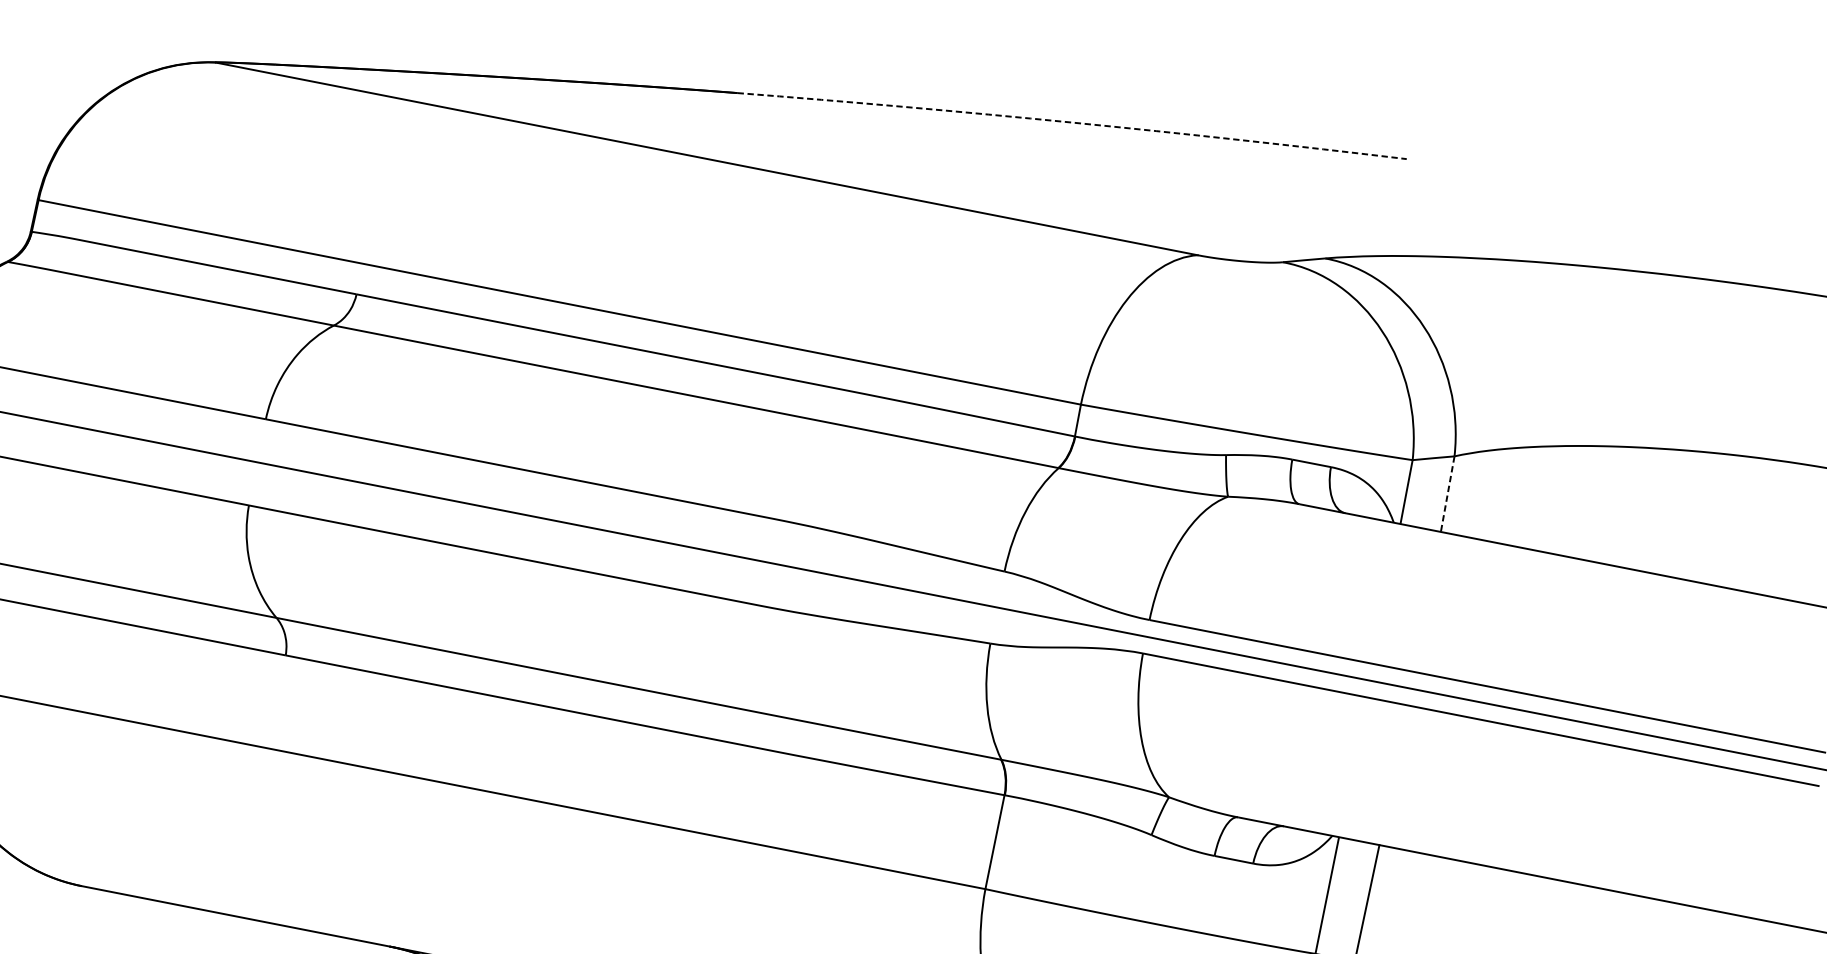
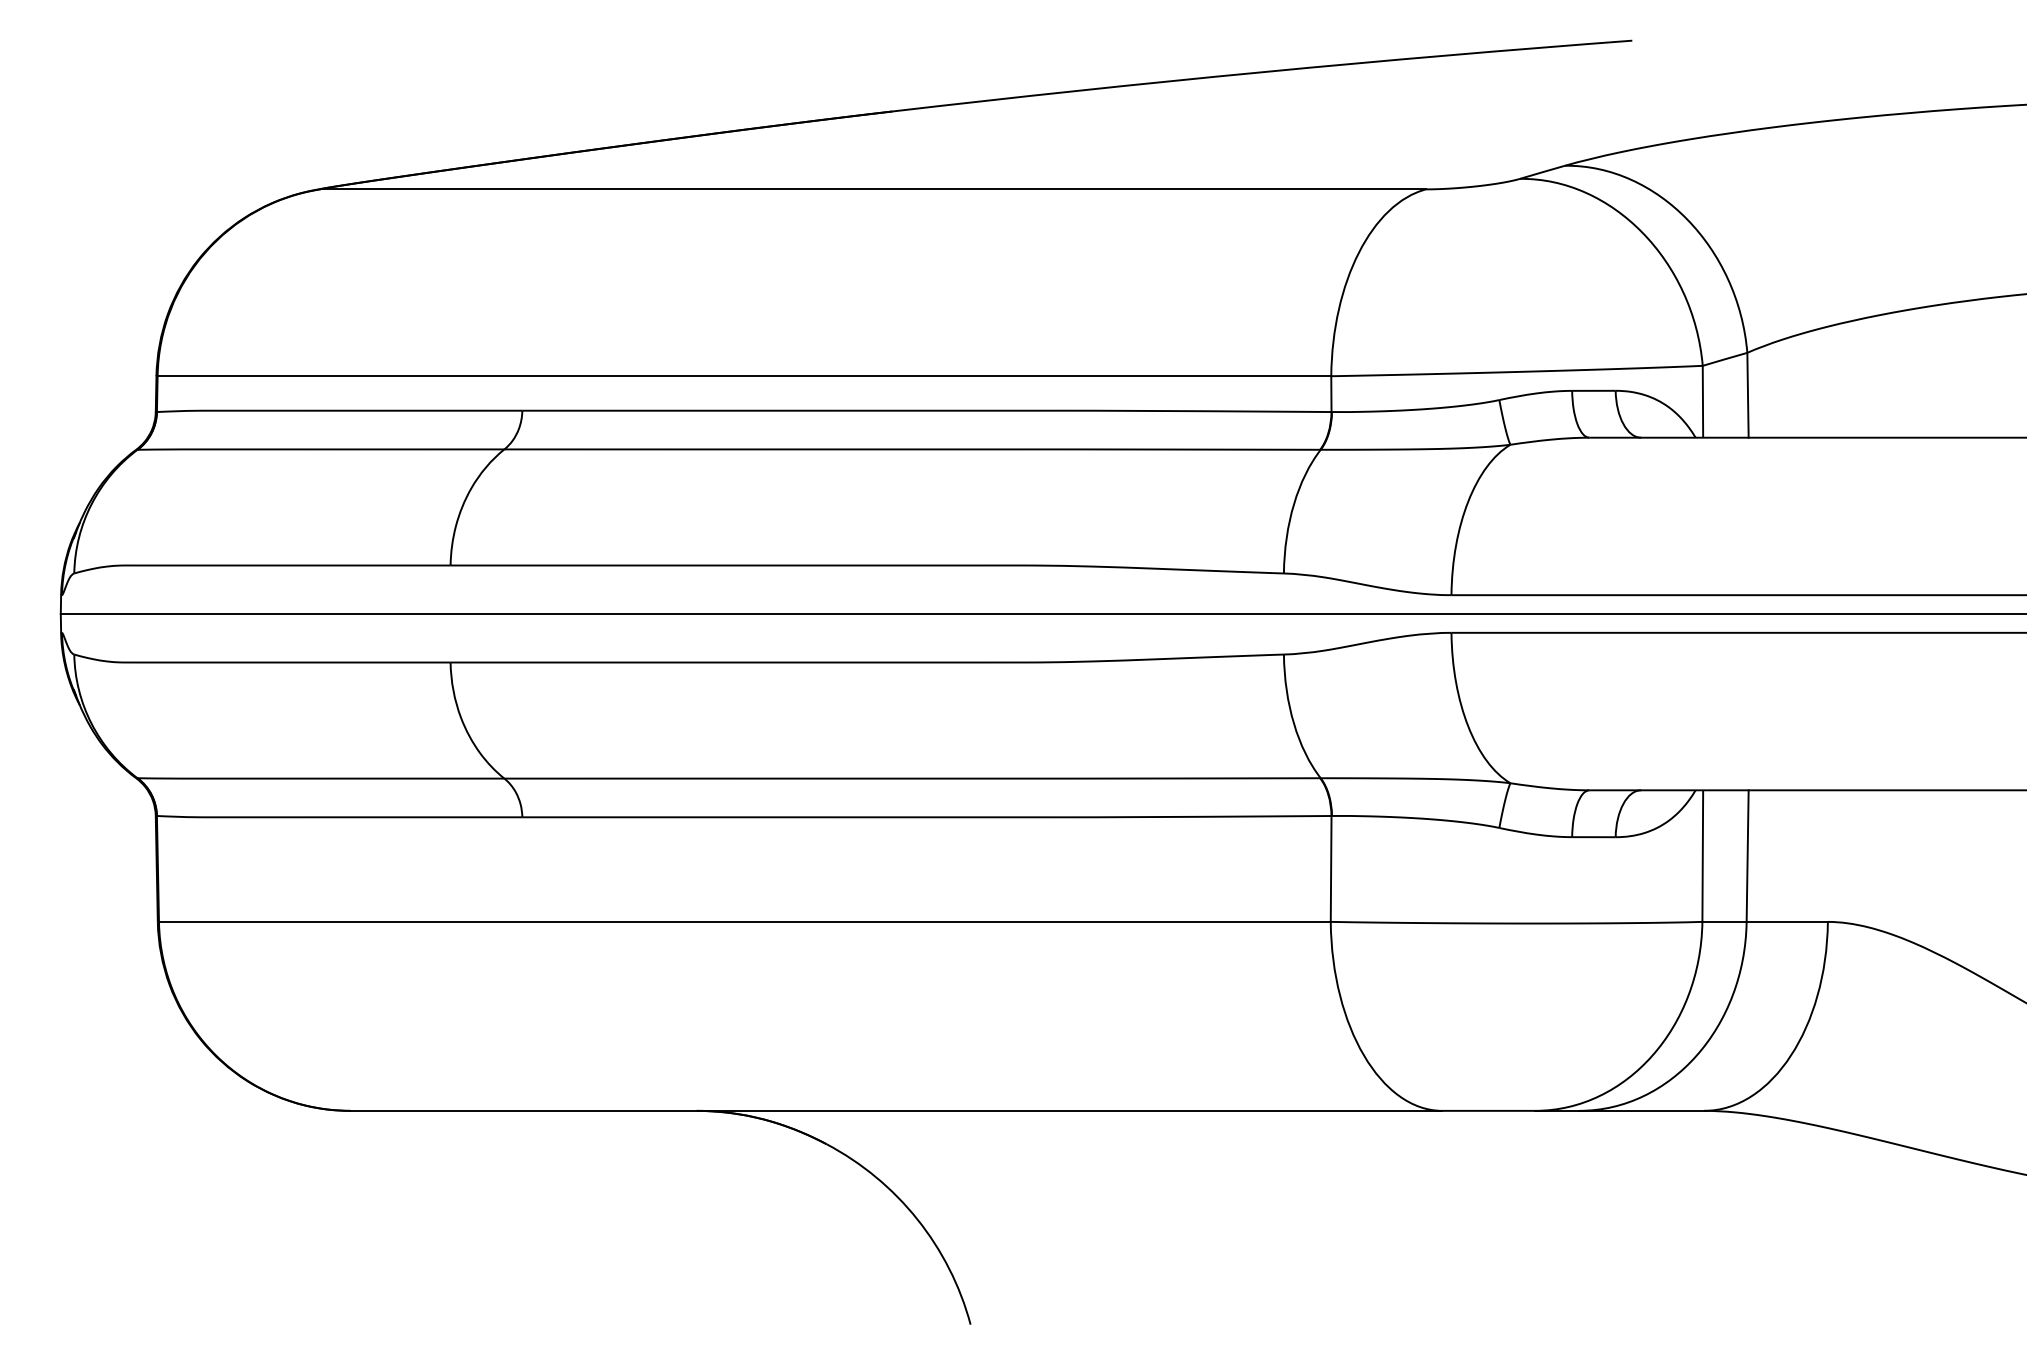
arc: (1072, 122) -> (1262, 72), dashed -> solid
line: (1448, 494) -> (1748, 395), dashed -> solid

